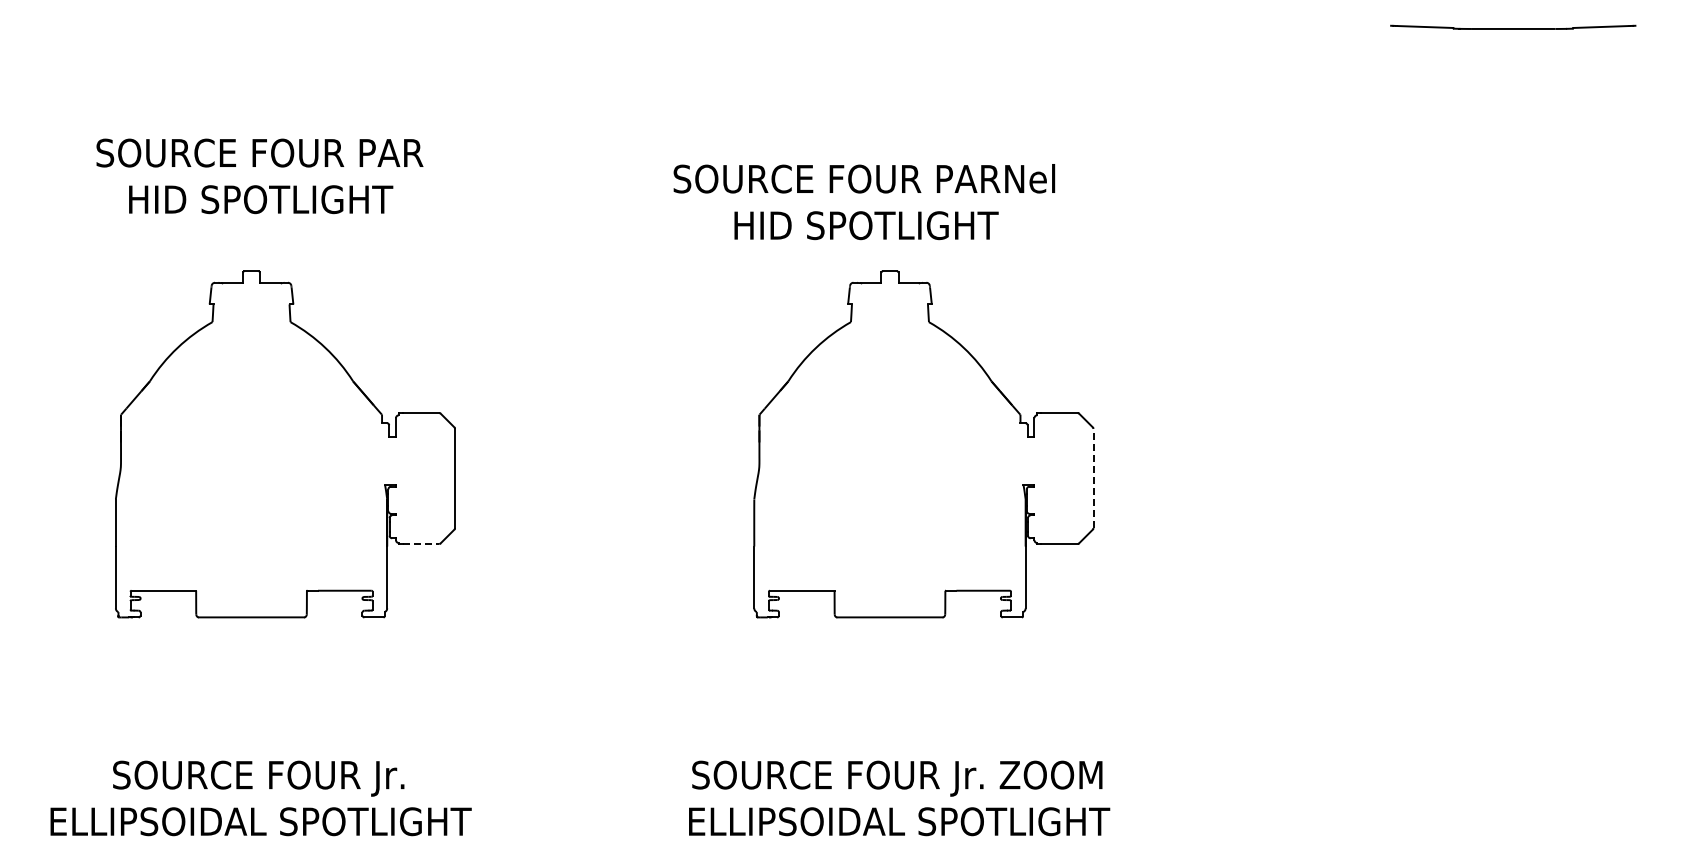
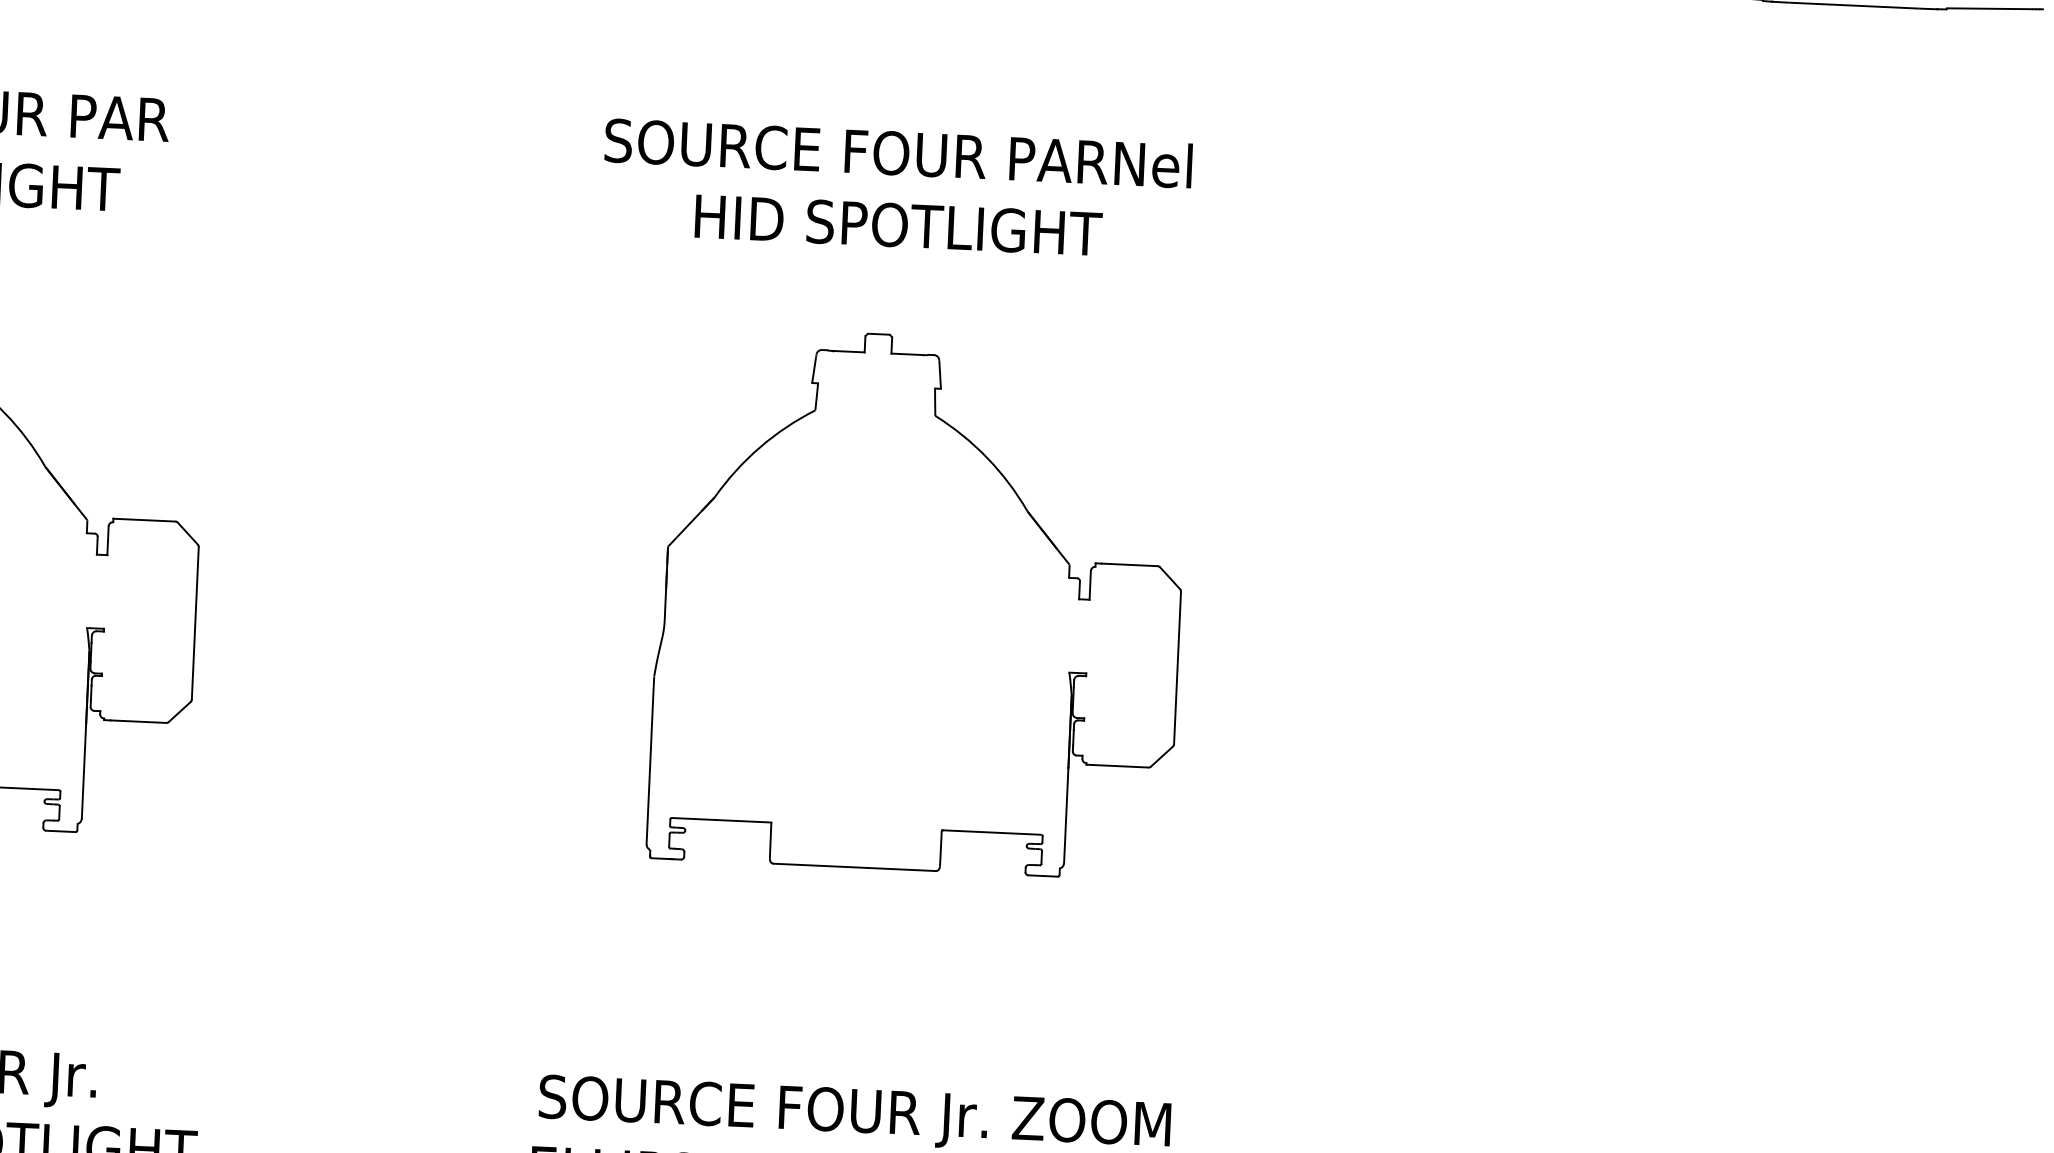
text: (864, 202) -> (897, 189), moved
line: (1093, 478) -> (1177, 667), dashed -> solid
line: (421, 543) -> (139, 720), dashed -> solid

